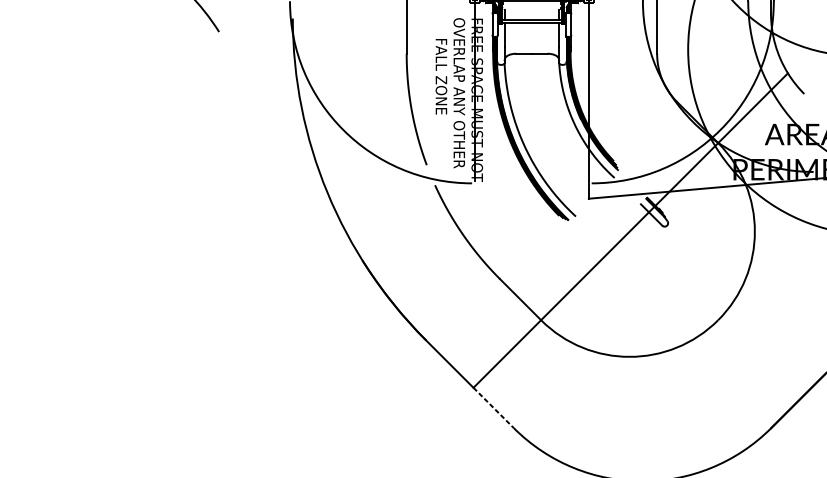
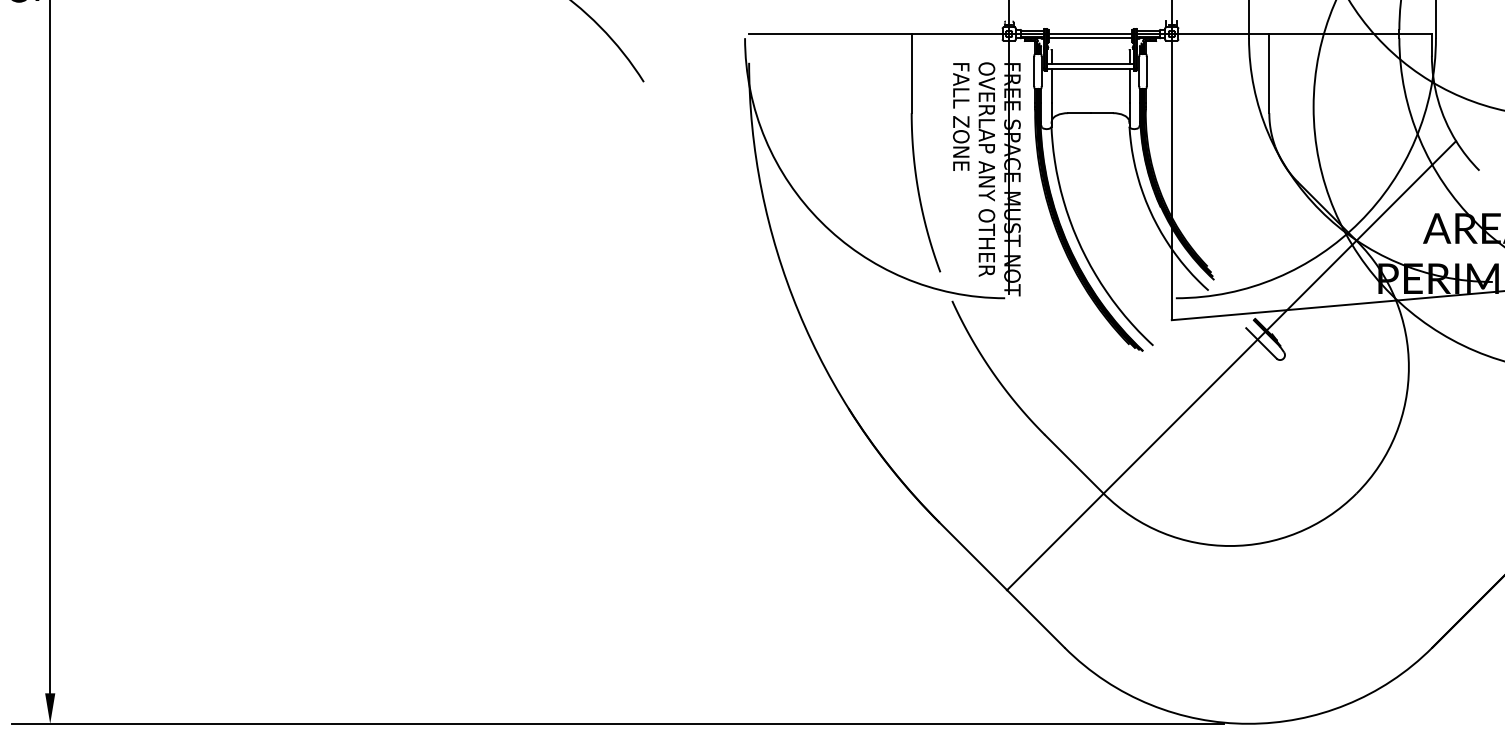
text: (441, 76) -> (961, 116), moved
line: (493, 407) -> (1035, 618), dashed -> solid

